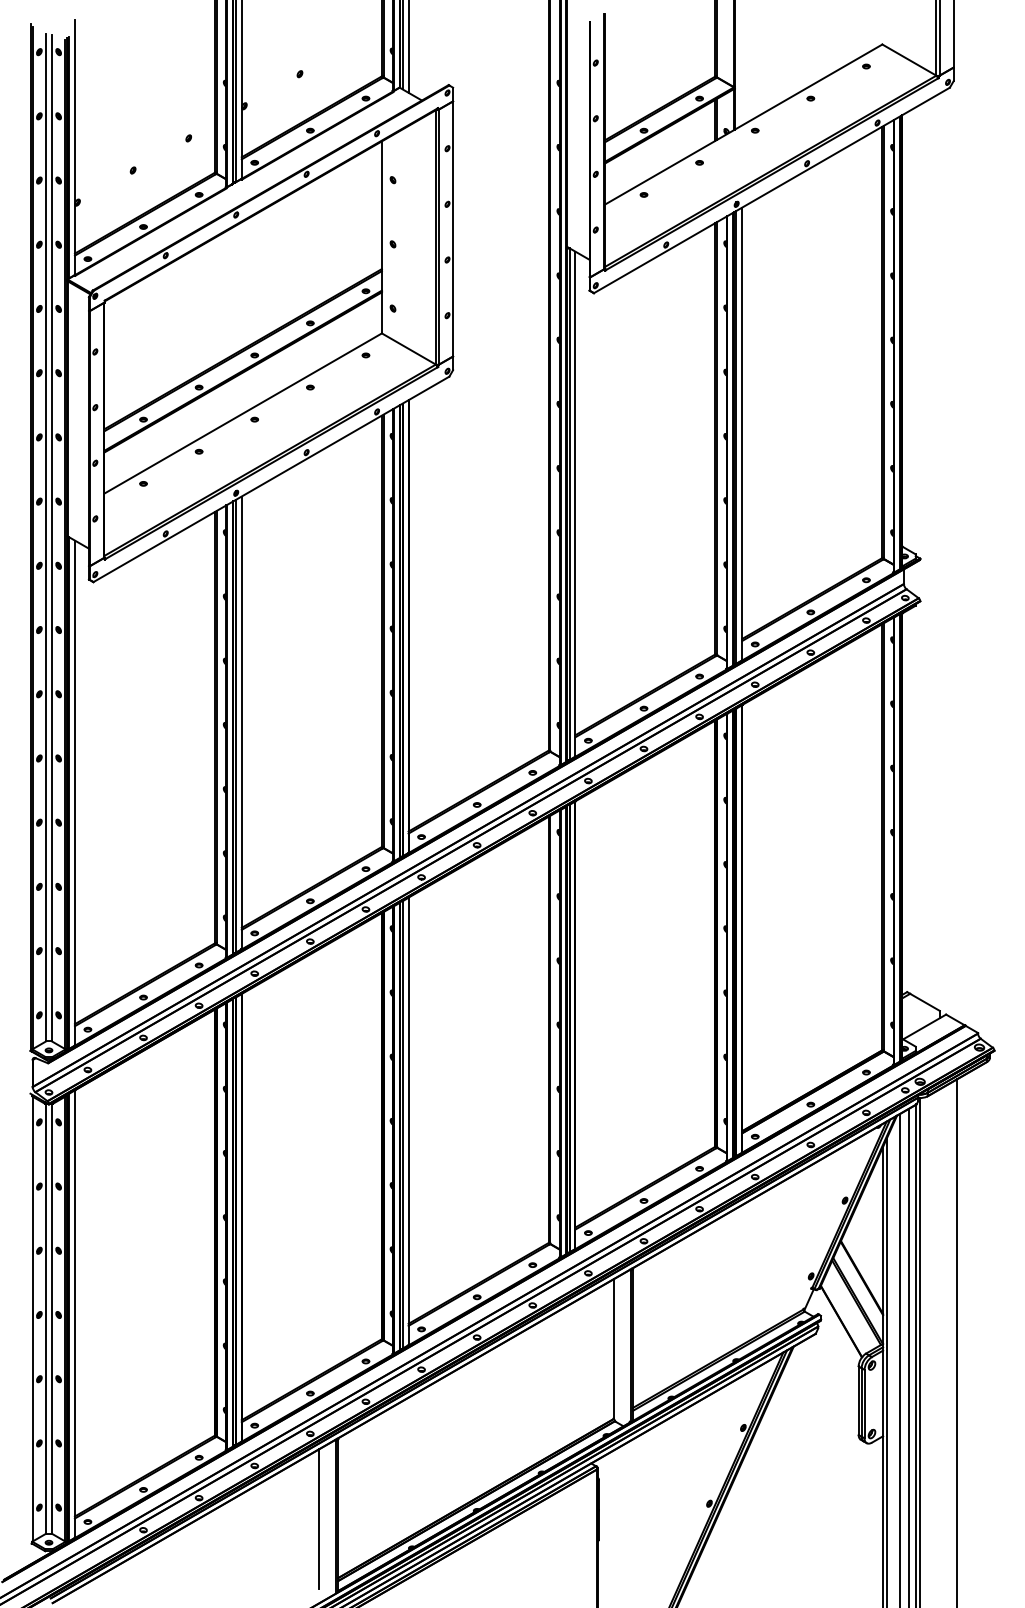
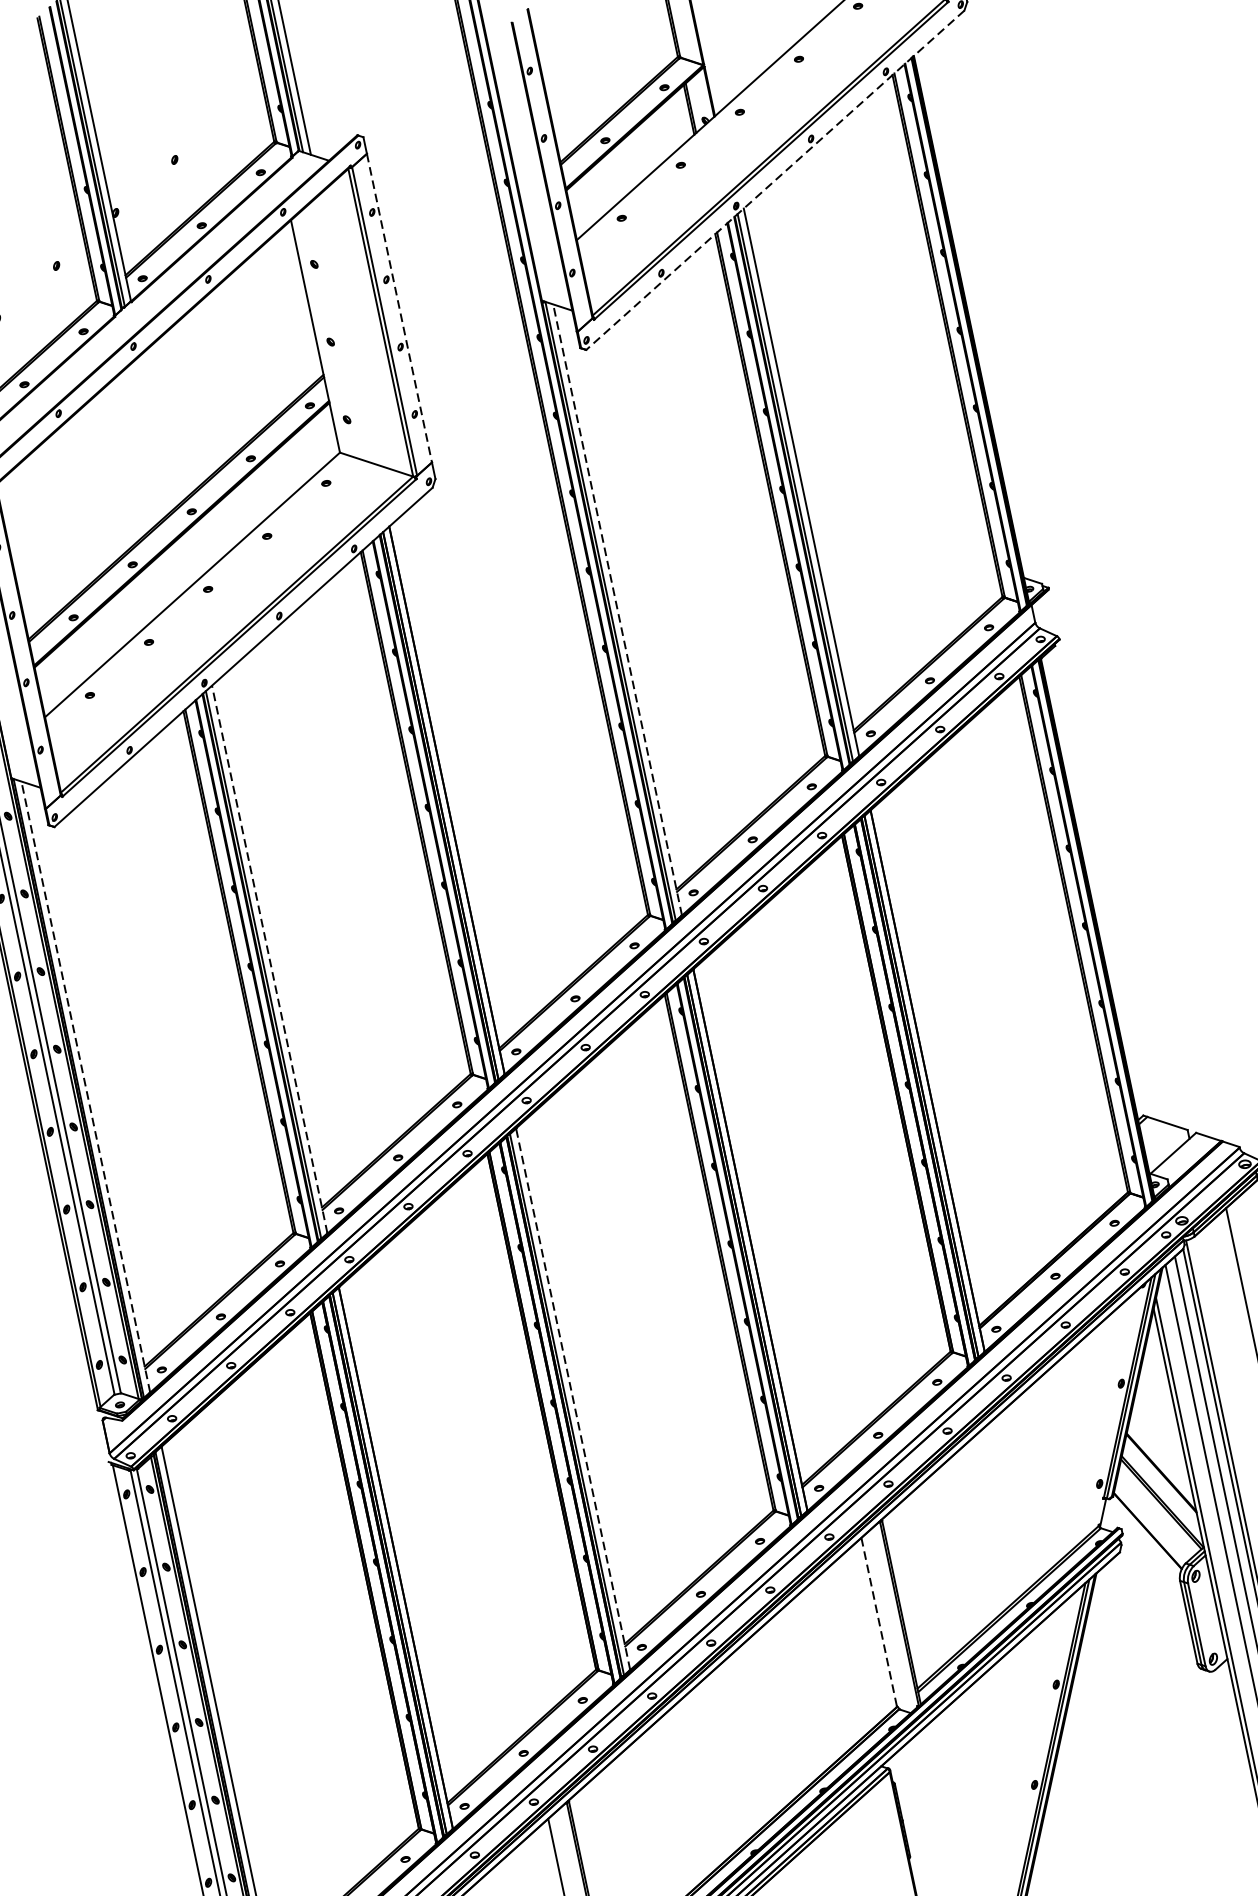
line: (771, 190) -> (774, 180), solid -> dashed
line: (453, 228) -> (399, 307), solid -> dashed
line: (575, 503) -> (617, 609), solid -> dashed
line: (241, 722) -> (269, 959), solid -> dashed
line: (74, 792) -> (85, 1086), solid -> dashed
line: (408, 1121) -> (573, 1399), solid -> dashed
line: (613, 1348) -> (878, 1621), solid -> dashed

